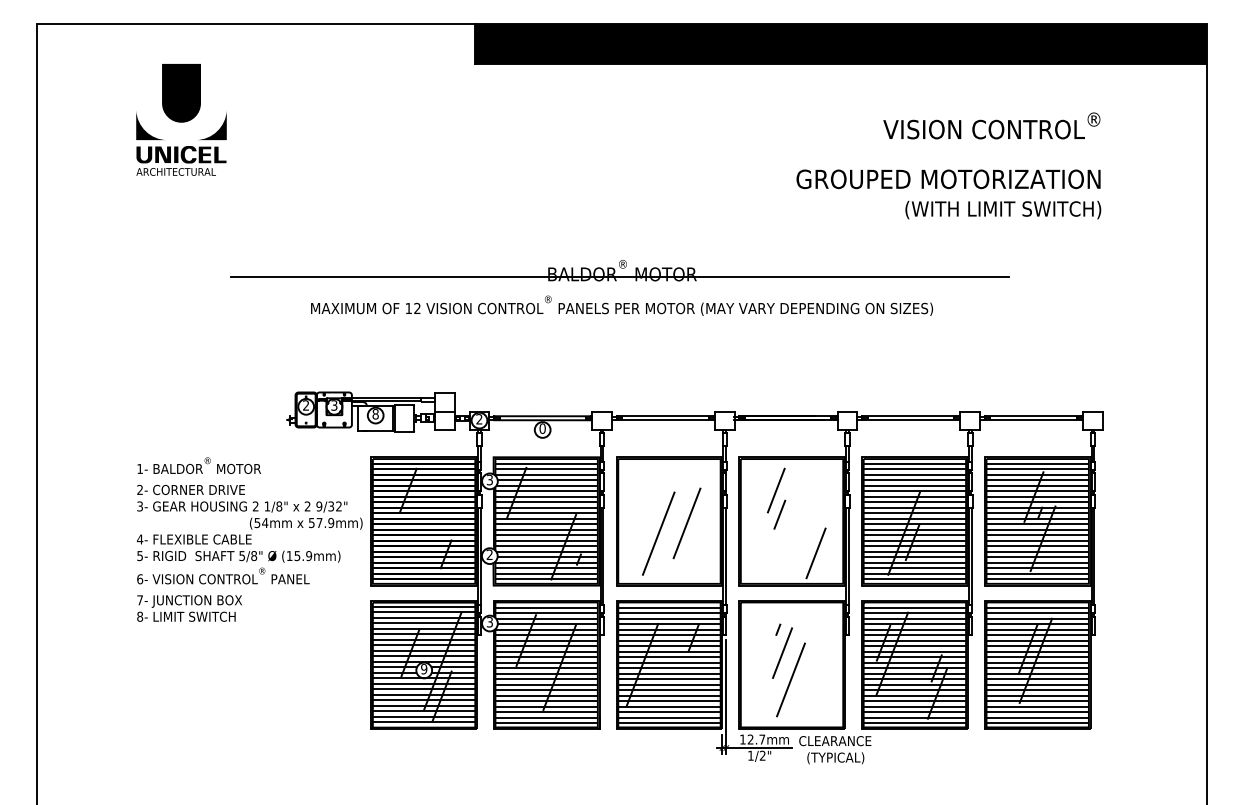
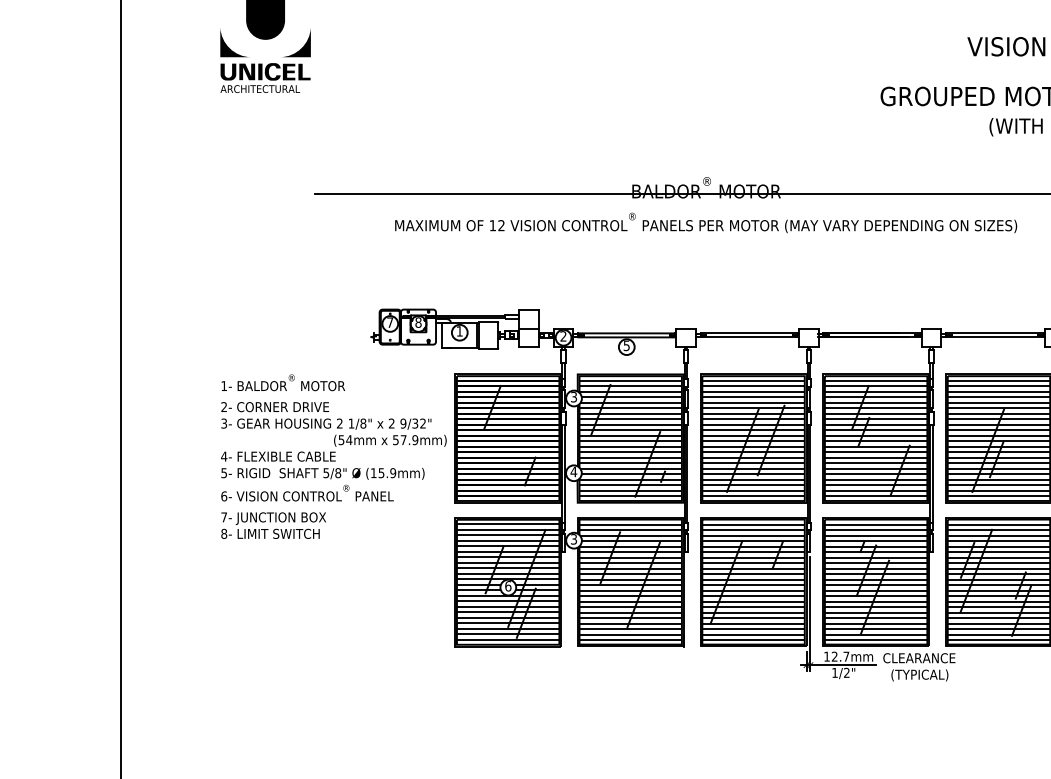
text: (305, 405) -> (389, 322), 2 -> 7
text: (334, 405) -> (418, 322), 3 -> 8
text: (375, 414) -> (459, 331), 8 -> 1
text: (542, 428) -> (626, 345), 0 -> 5
hatch: (669, 521) -> (753, 438), added
hatch: (791, 521) -> (875, 438), added
text: (489, 554) -> (573, 471), 2 -> 4
hatch: (791, 665) -> (875, 582), added
text: (424, 669) -> (508, 586), 9 -> 6

